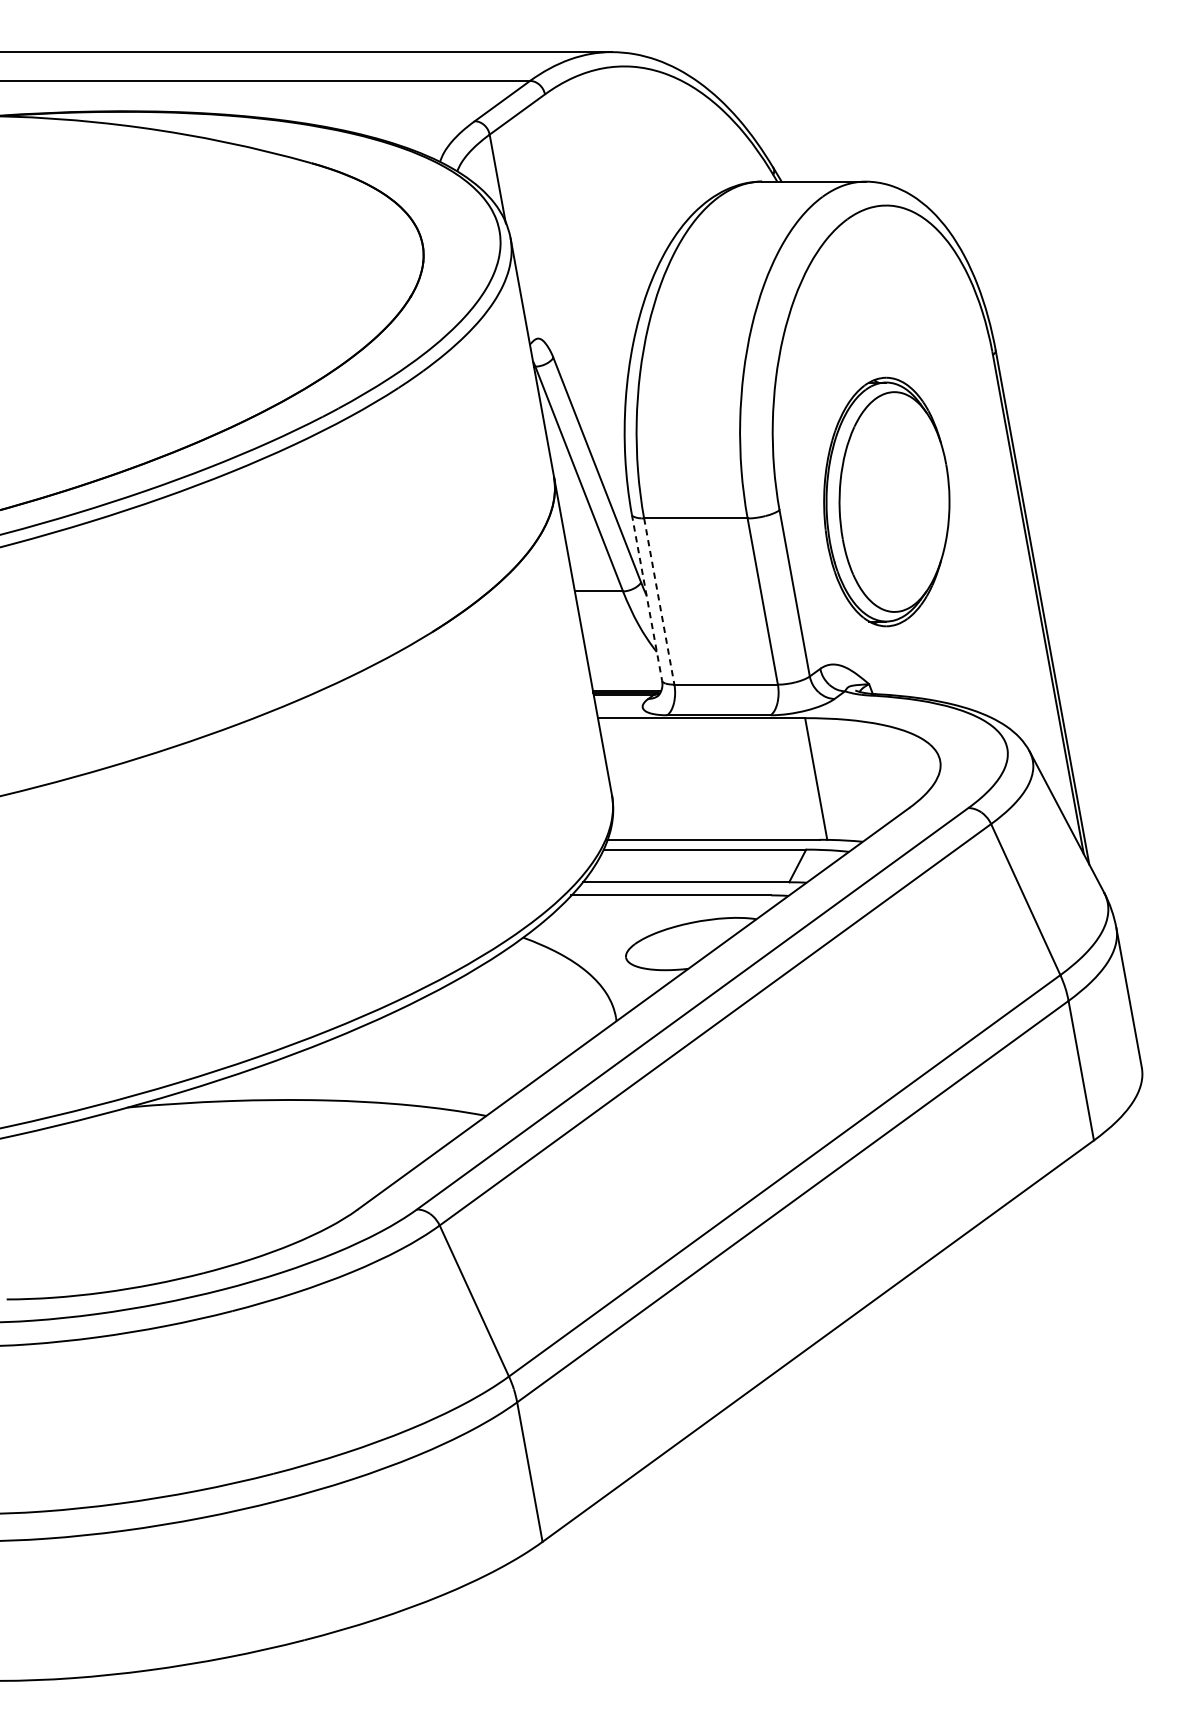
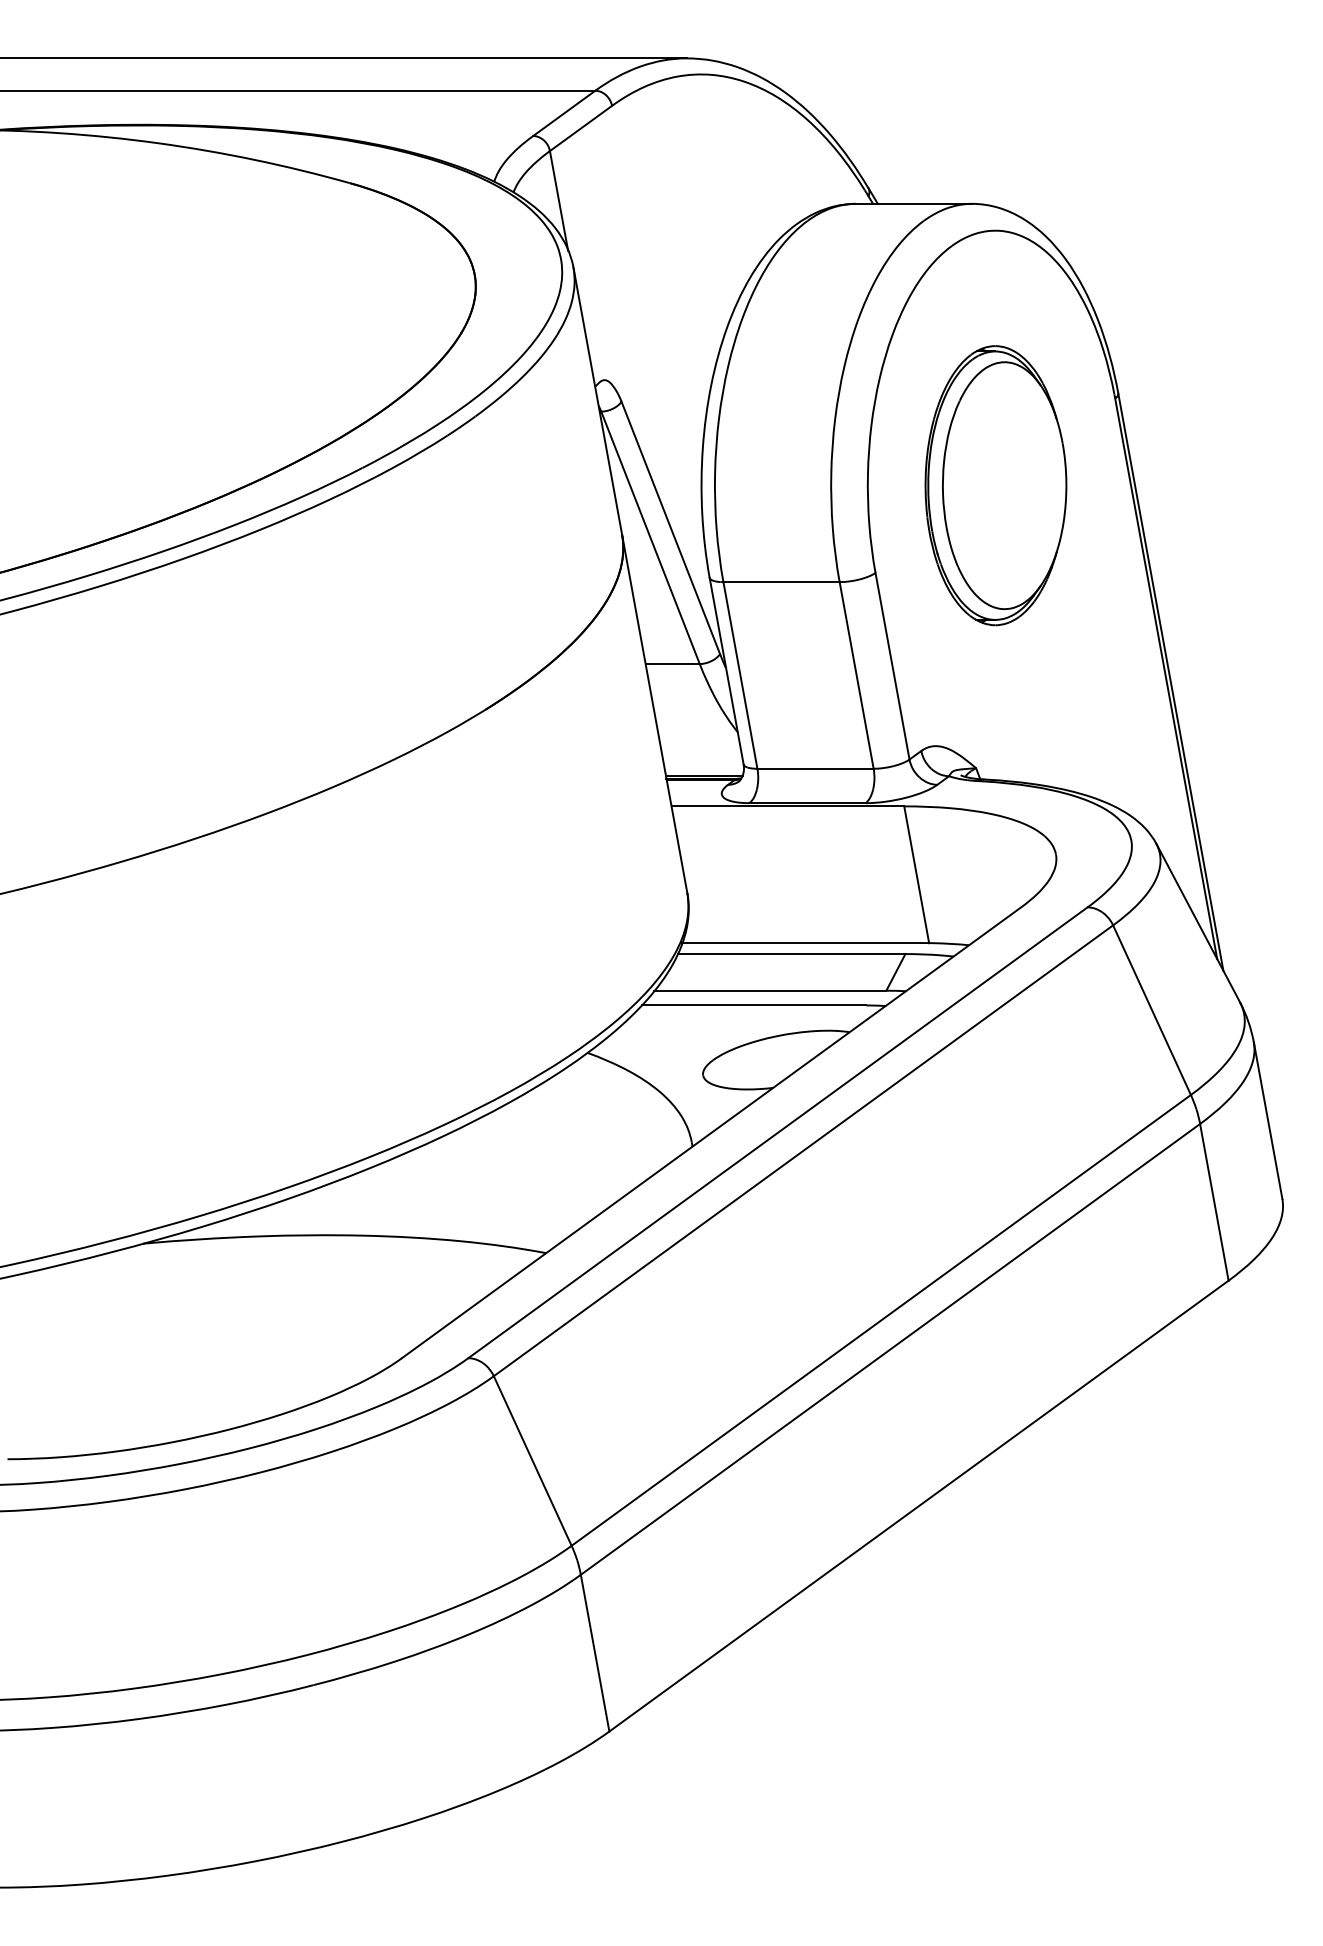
part: (886, 501) -> (995, 485), moved
line: (646, 598) -> (726, 671), dashed -> solid
line: (659, 601) -> (740, 675), dashed -> solid

